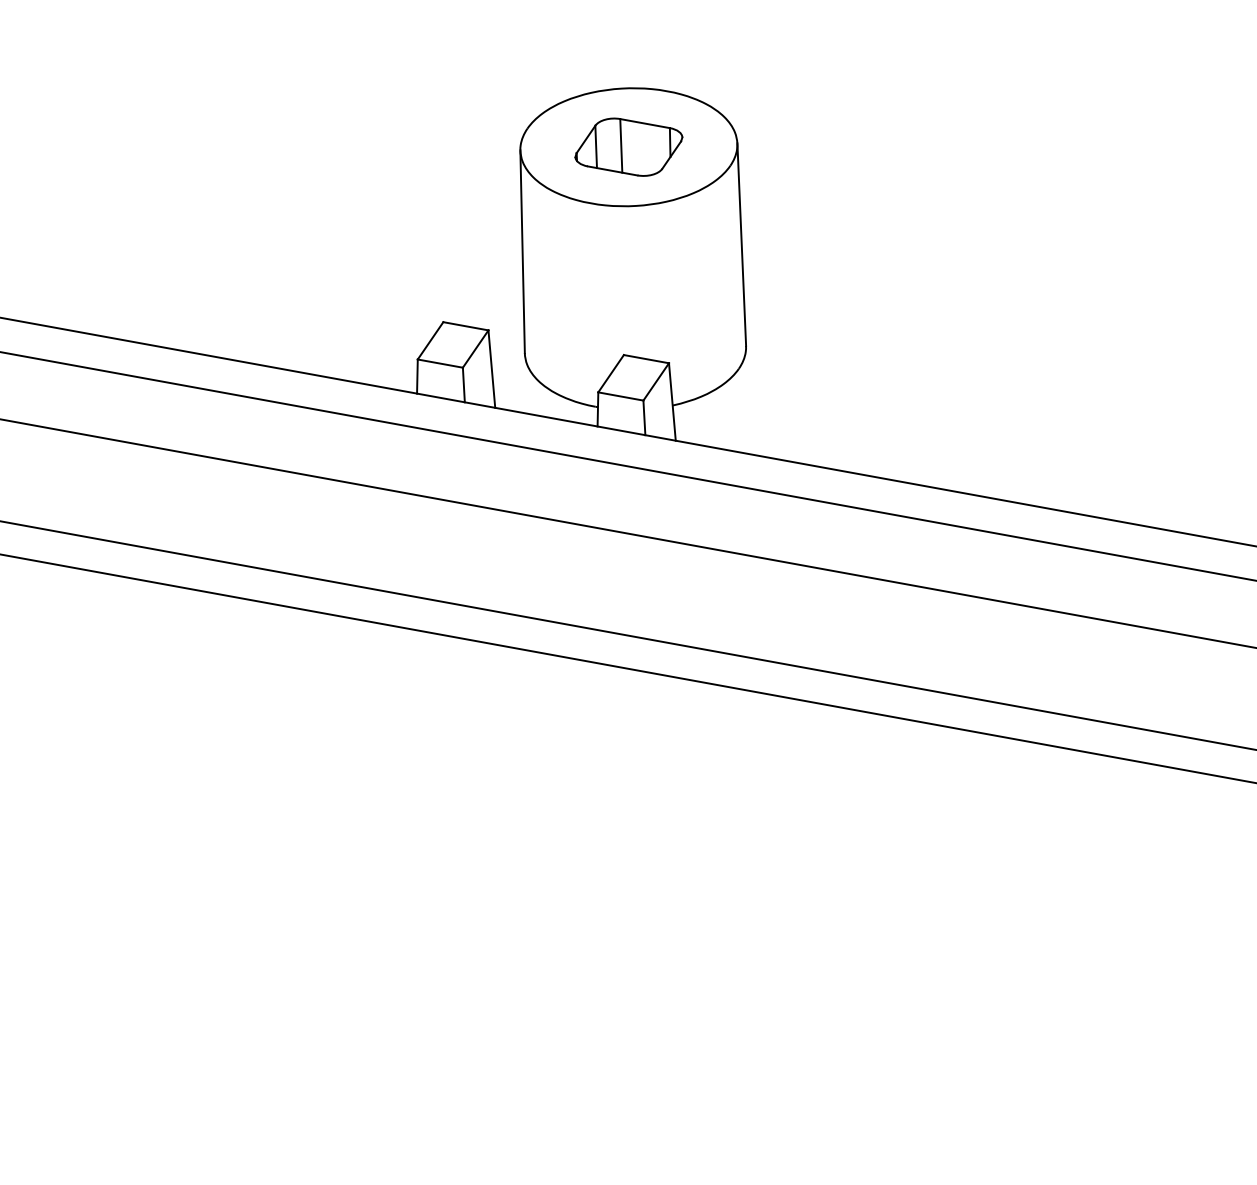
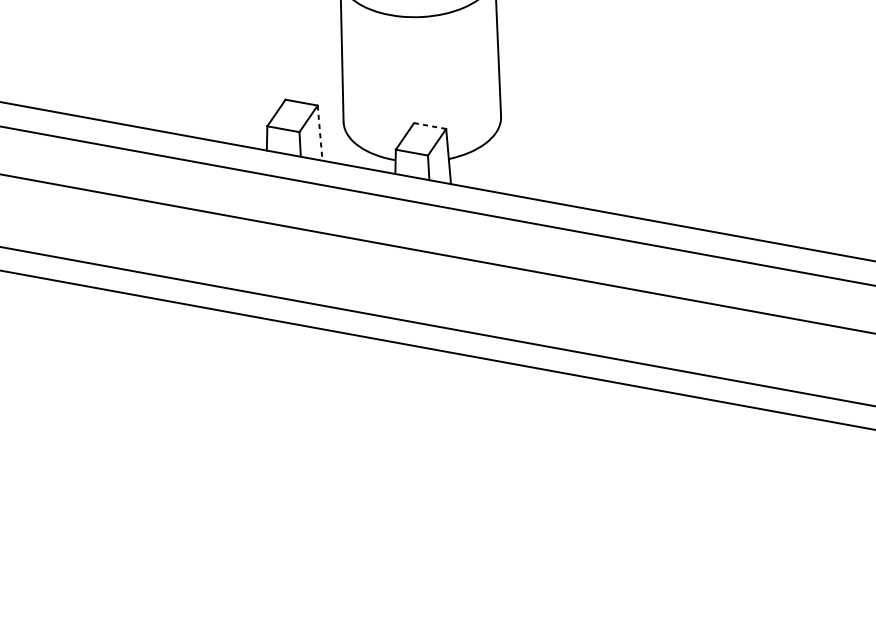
line: (646, 359) -> (430, 126), solid -> dashed
line: (491, 369) -> (319, 133), solid -> dashed

